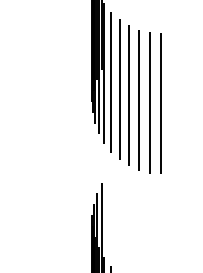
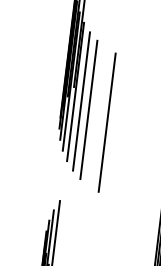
line: (129, 95) -> (97, 116), removed
line: (150, 102) -> (117, 126), removed
line: (161, 103) -> (128, 128), removed

